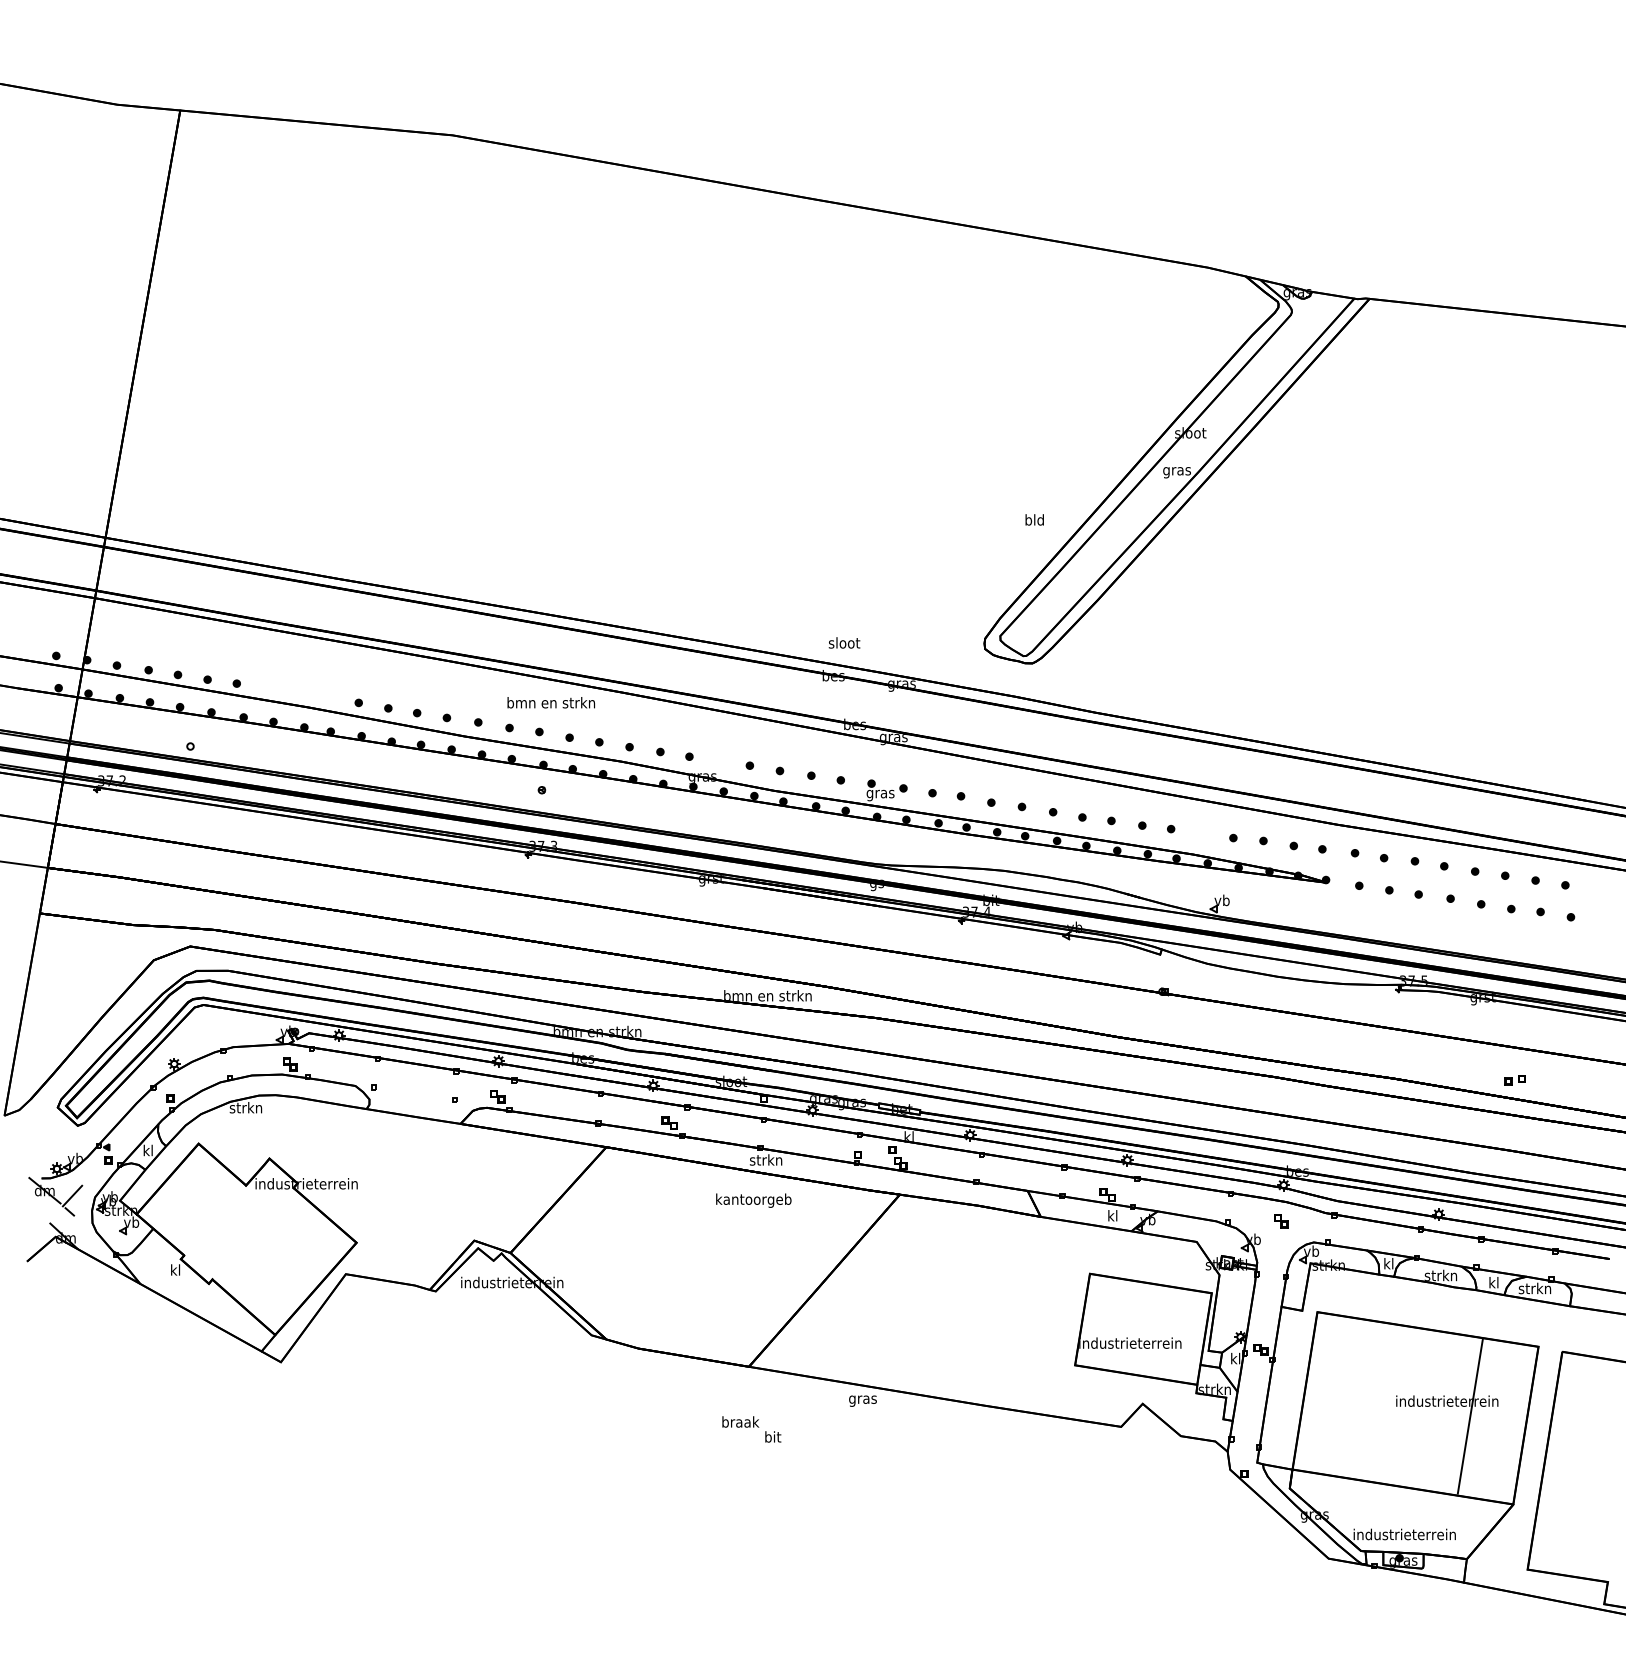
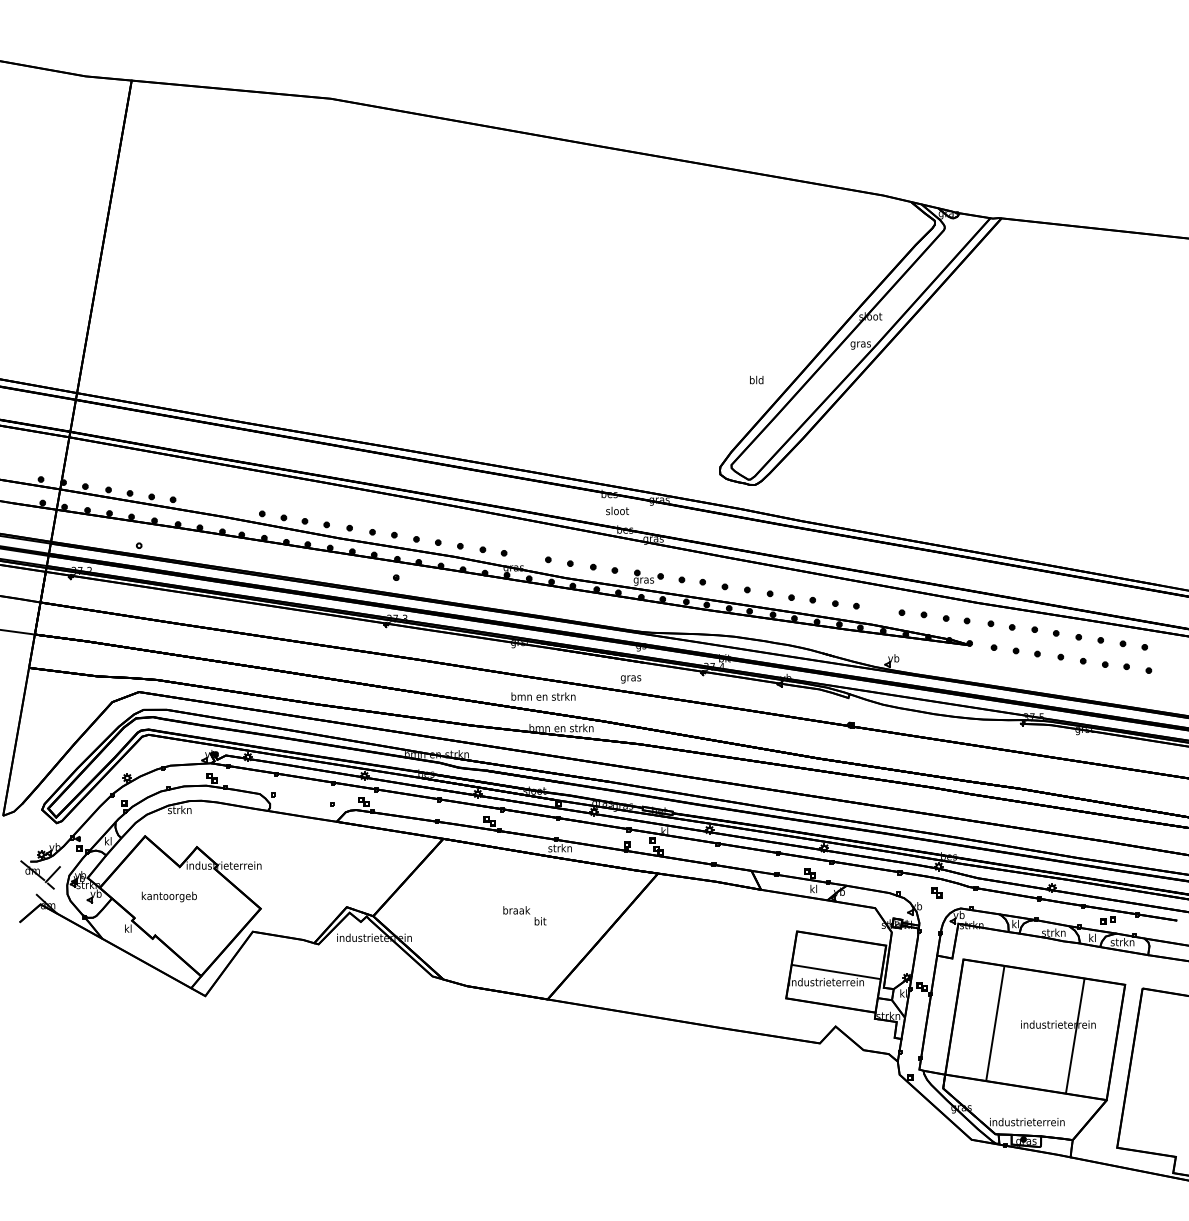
text: (844, 642) -> (617, 510), moved
text: (551, 702) -> (543, 696), moved
part: (1514, 1080) -> (1107, 920), moved
text: (753, 1200) -> (169, 896), moved
line: (1143, 1328) -> (836, 971), added
line: (1360, 1399) -> (994, 1023), added
text: (862, 1400) -> (630, 678), moved
text: (751, 1429) -> (524, 915), moved

